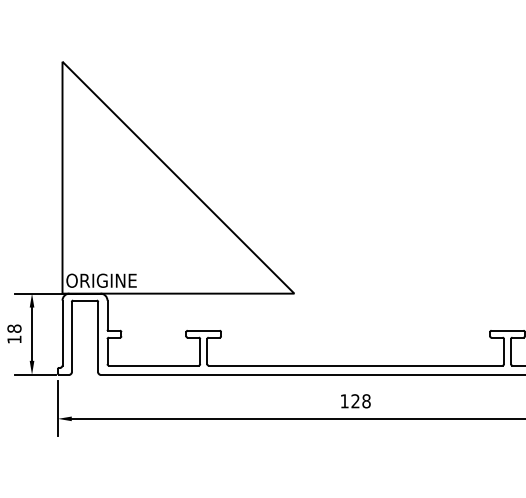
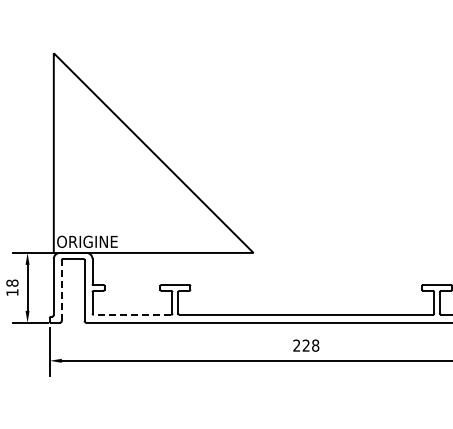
line: (71, 337) -> (61, 290), solid -> dashed
line: (153, 365) -> (132, 314), solid -> dashed
text: (344, 401) -> (296, 345), 128 -> 228

